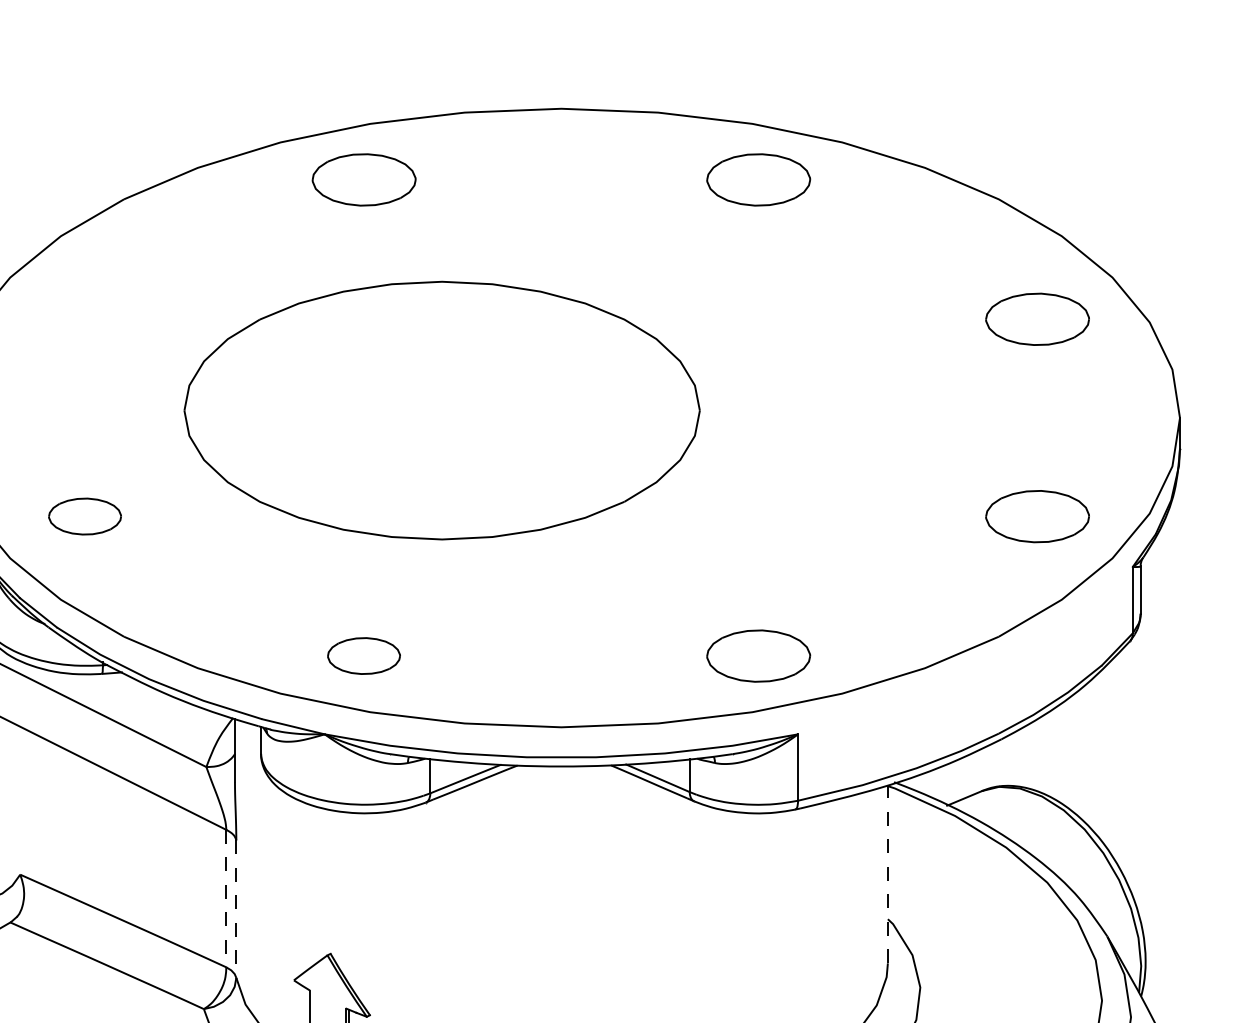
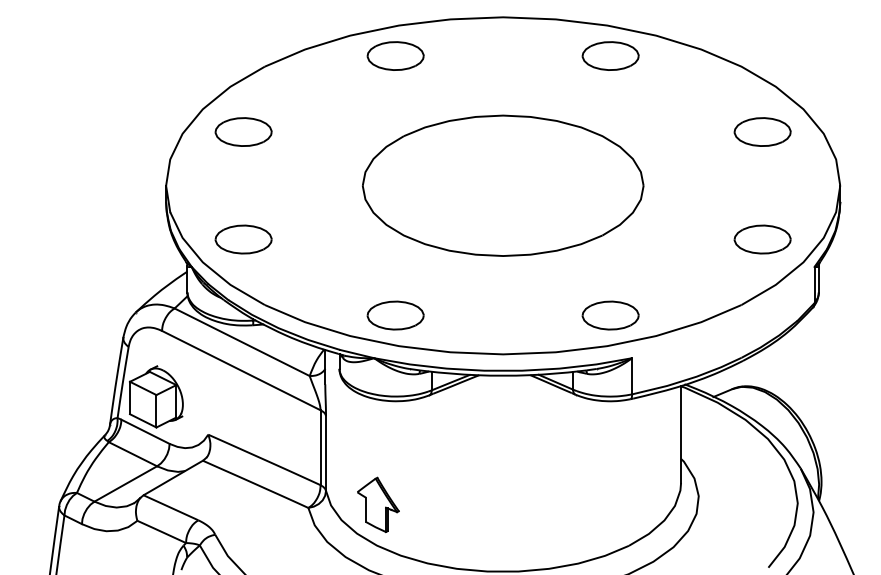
part: (84, 318) -> (243, 131), added
part: (442, 410) -> (503, 185), moved
part: (84, 516) -> (243, 239), size x1.43
part: (363, 655) -> (395, 315), size x1.43
line: (888, 874) -> (681, 434), dashed -> solid
line: (226, 900) -> (320, 448), dashed -> solid
line: (237, 909) -> (326, 453), dashed -> solid

